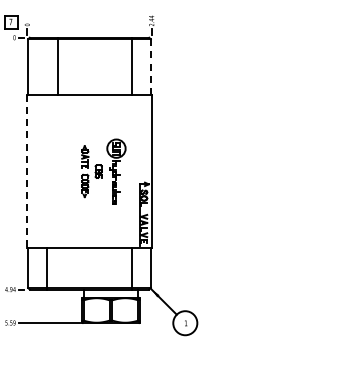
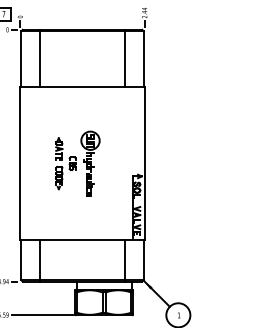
line: (58, 66) -> (40, 58), moved
line: (150, 67) -> (143, 59), dashed -> solid
line: (27, 171) -> (20, 163), dashed -> solid
part: (103, 171) -> (77, 163), moved

